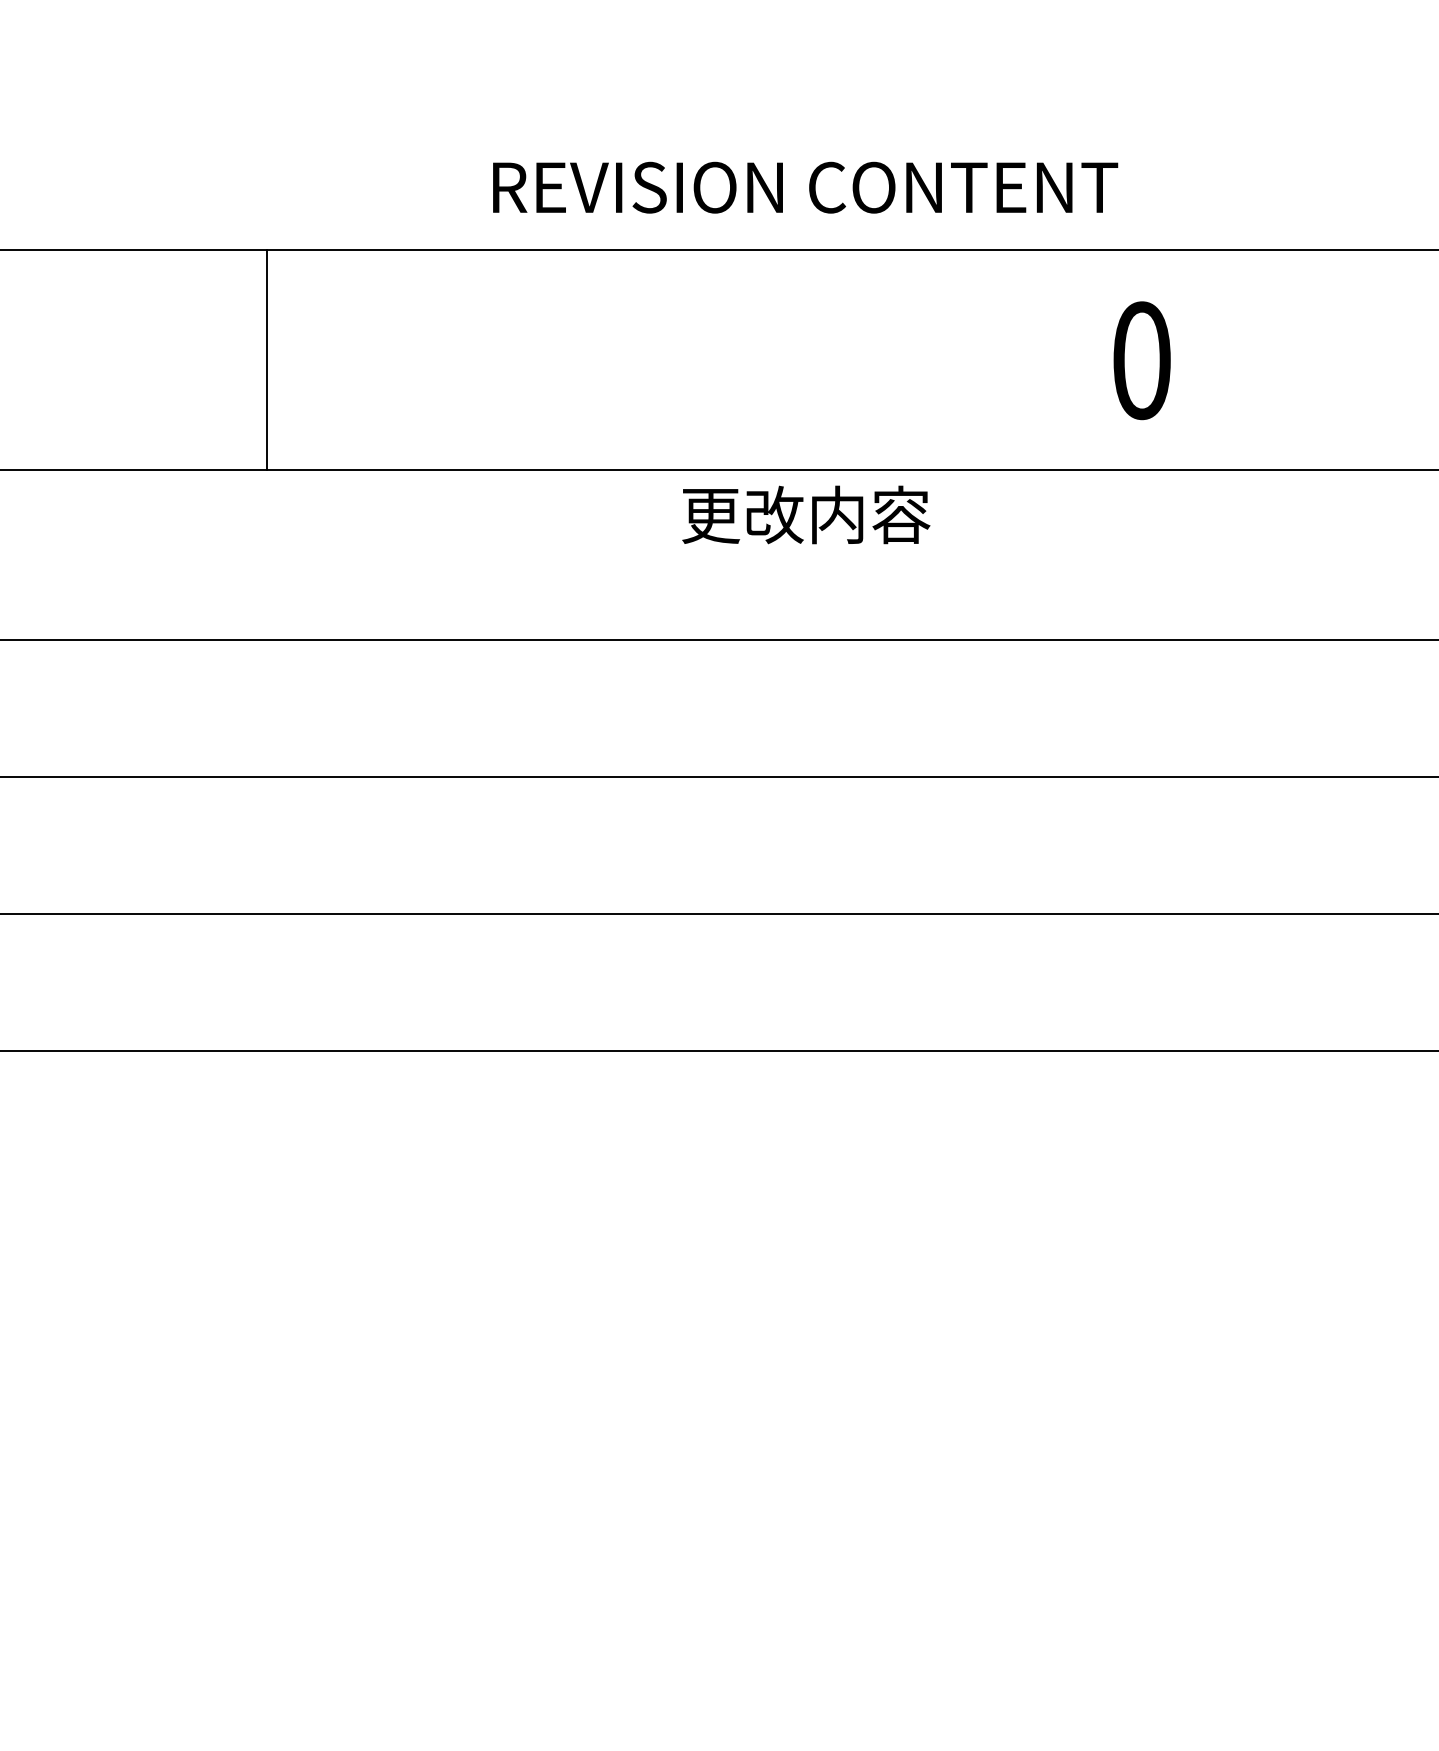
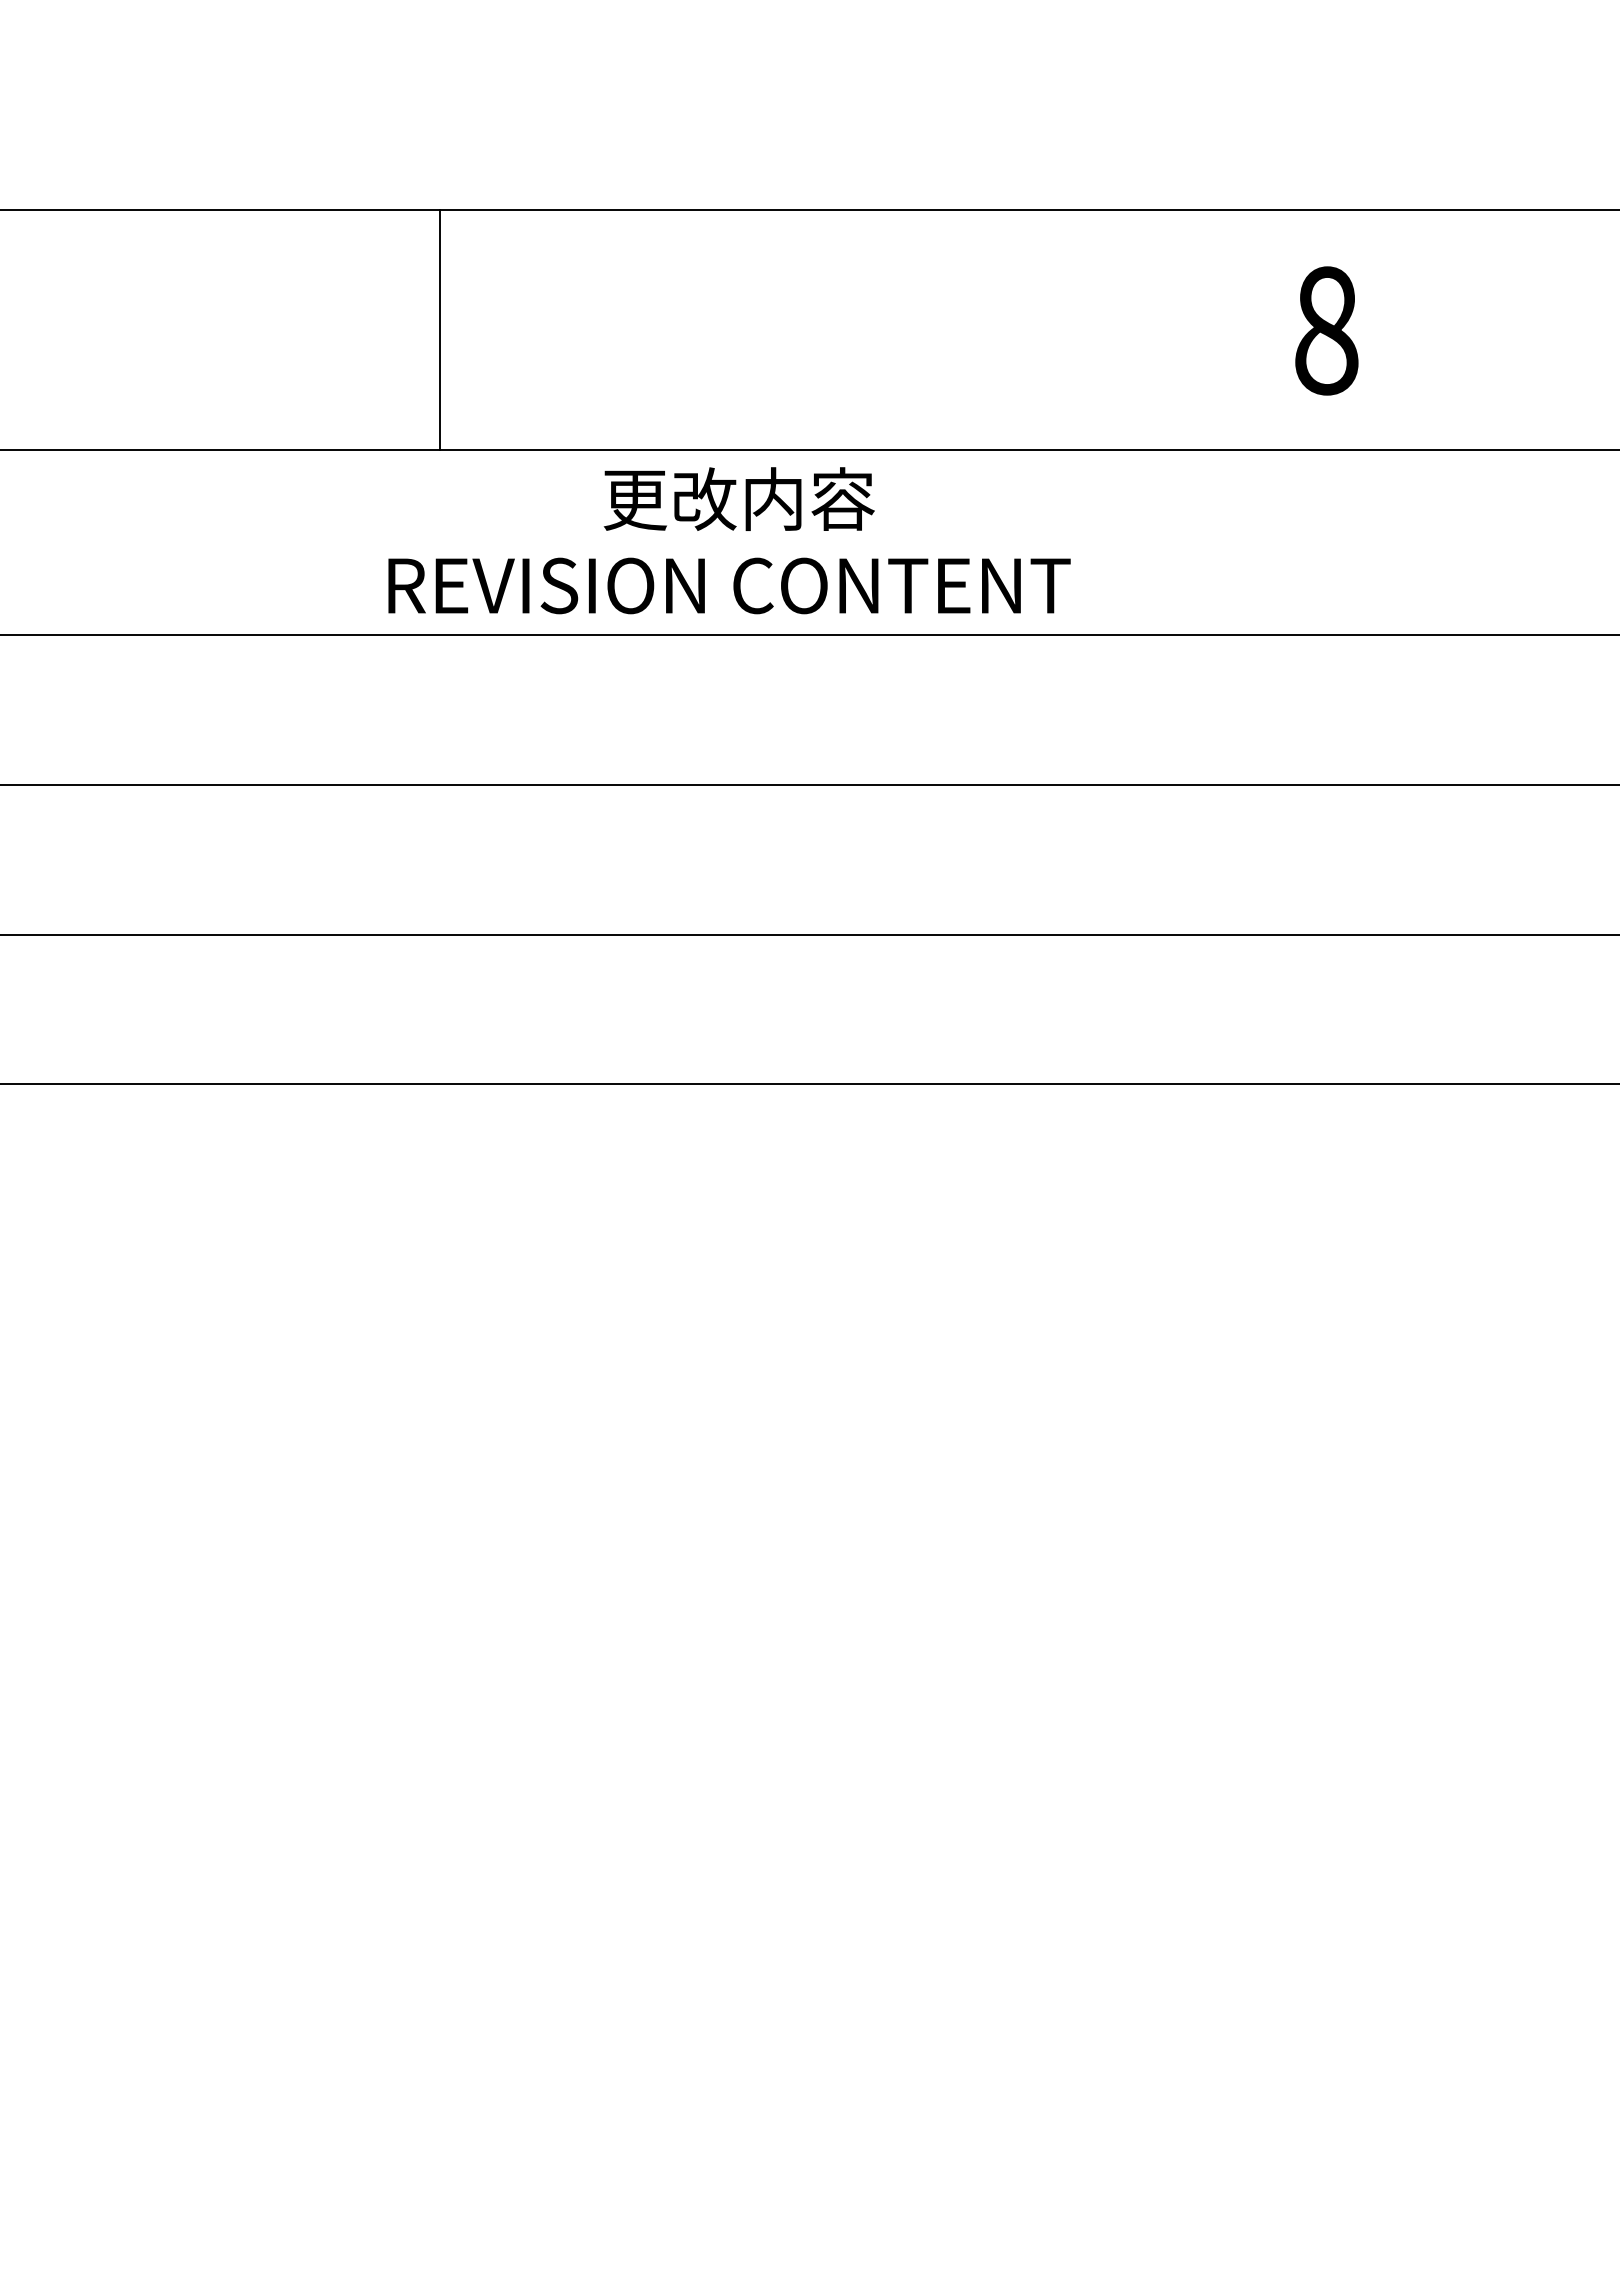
text: (805, 187) -> (729, 585), moved
line: (266, 360) -> (439, 330), moved
text: (1141, 360) -> (1326, 330), 0 -> 8
text: (805, 514) -> (738, 498), moved

